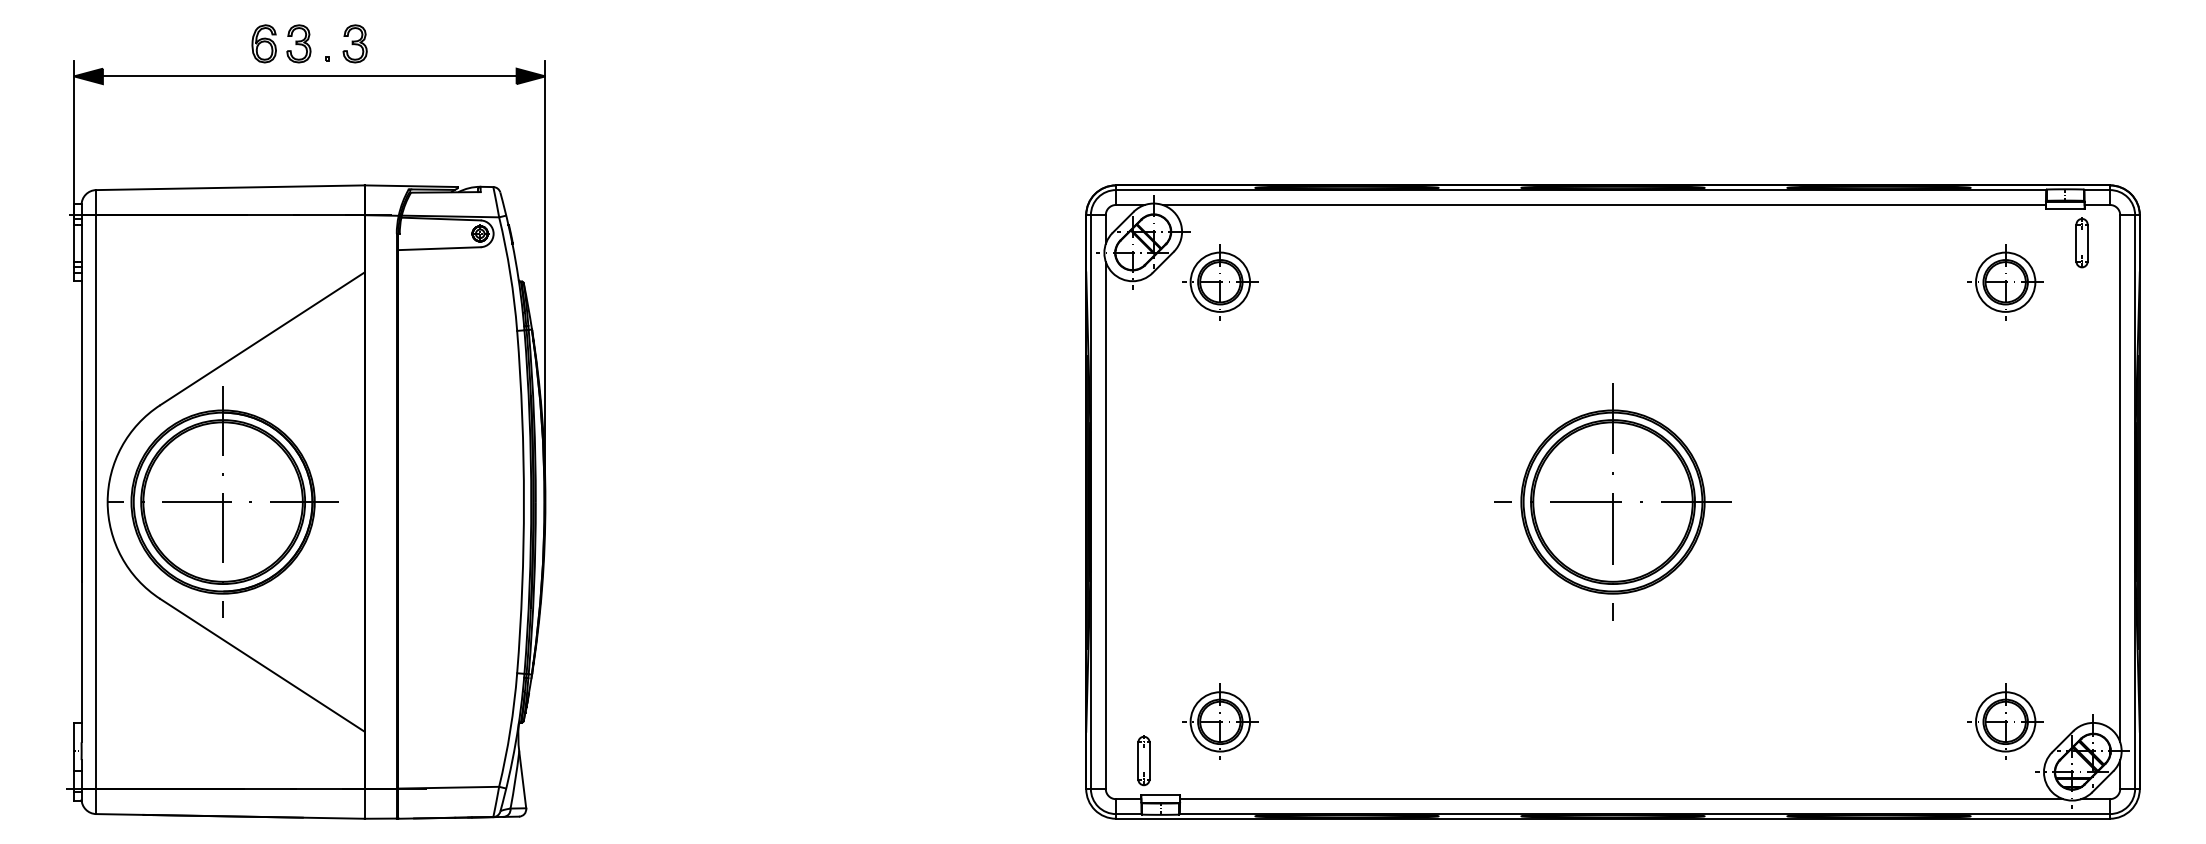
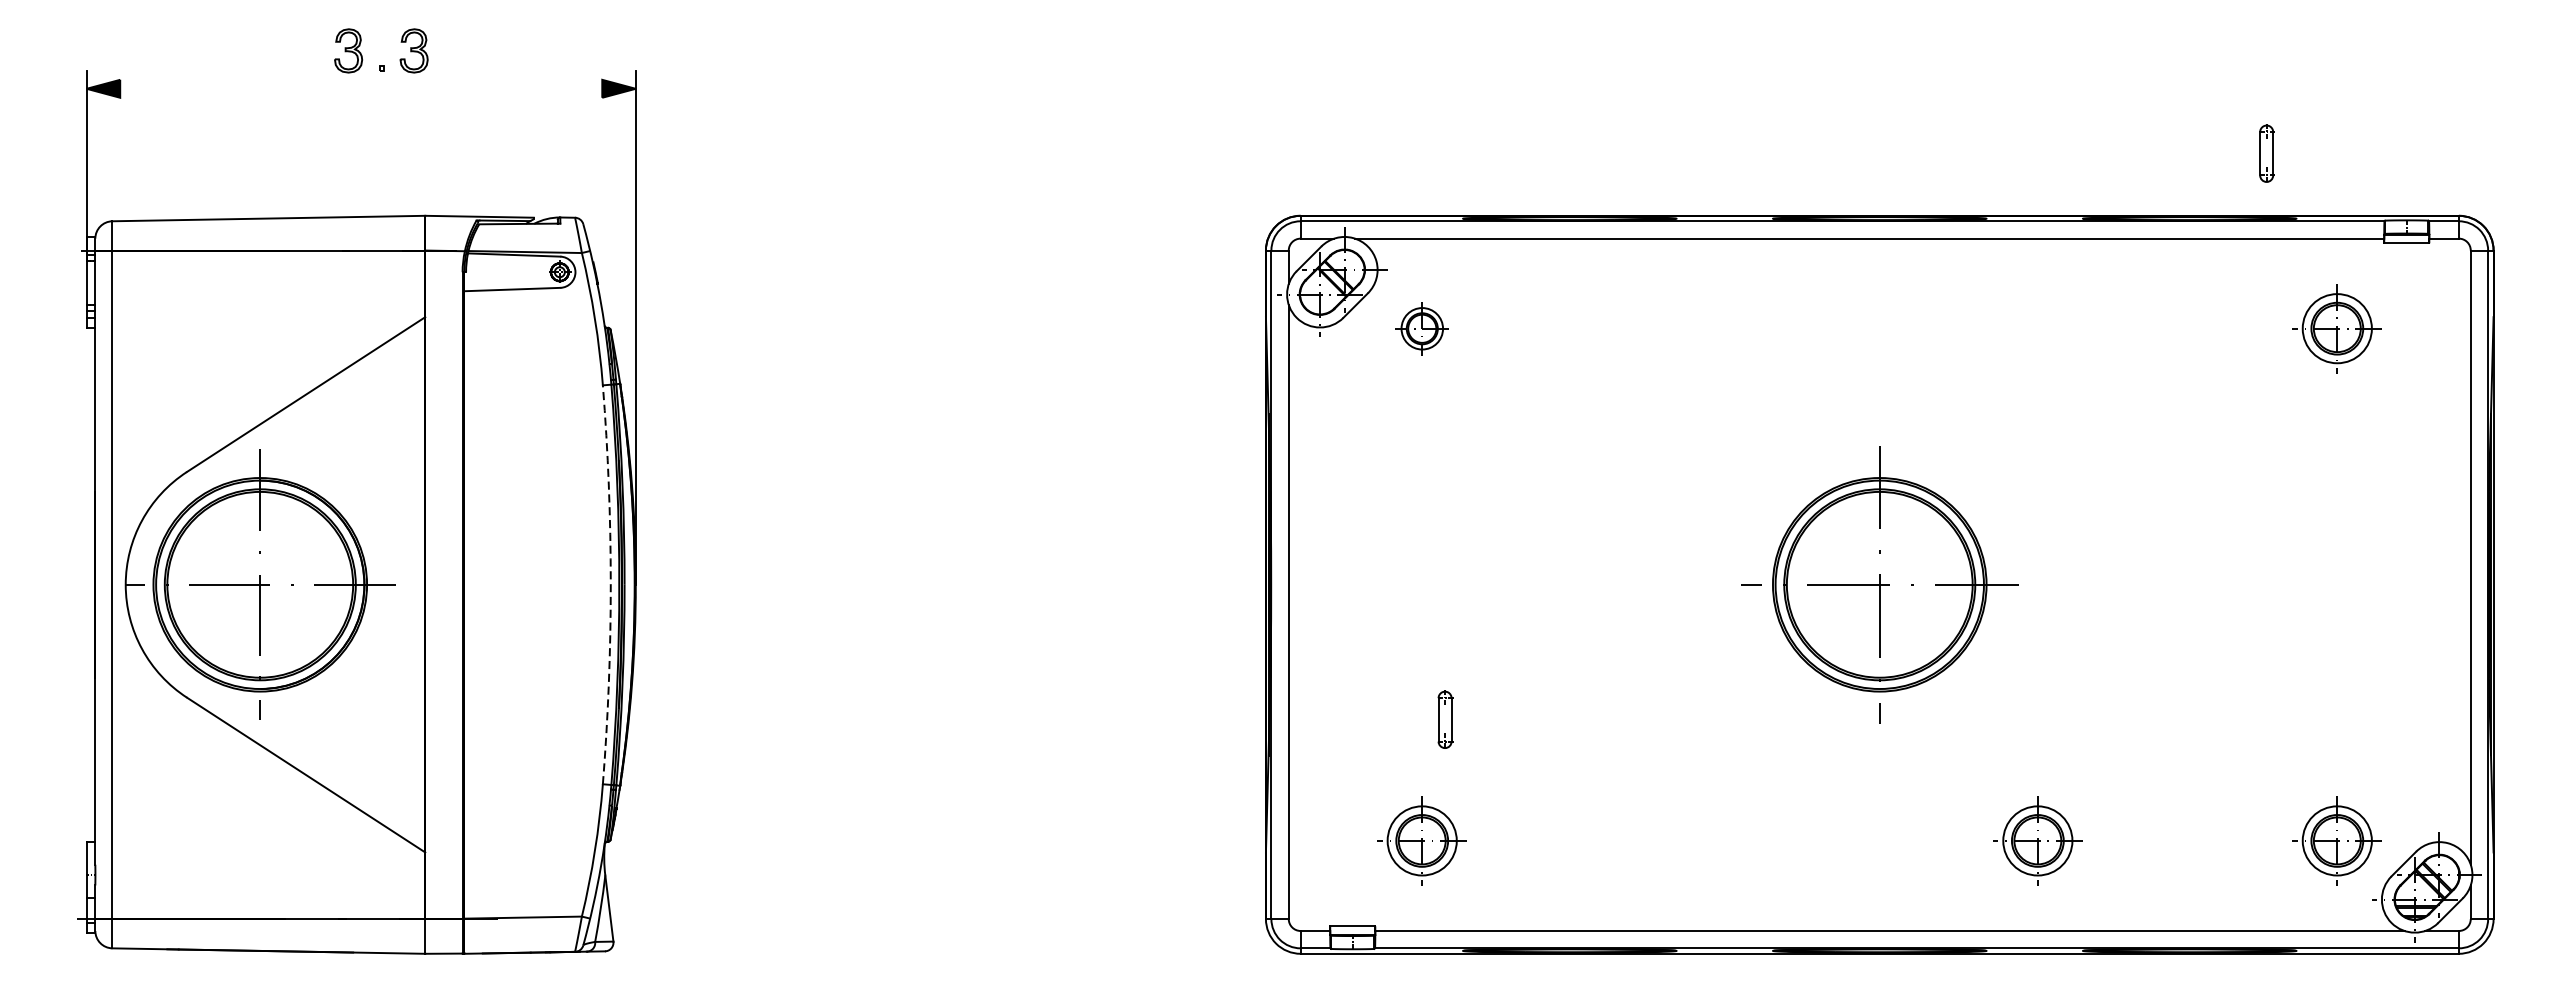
part: (263, 43) -> (307, 50), removed
line: (309, 76) -> (360, 88), removed
part: (2081, 242) -> (2266, 153), moved
part: (1220, 282) -> (1422, 328), size x0.6
arc: (523, 502) -> (610, 585), solid -> dashed
part: (1748, 721) -> (2037, 840), added
part: (1143, 760) -> (1444, 719), moved

